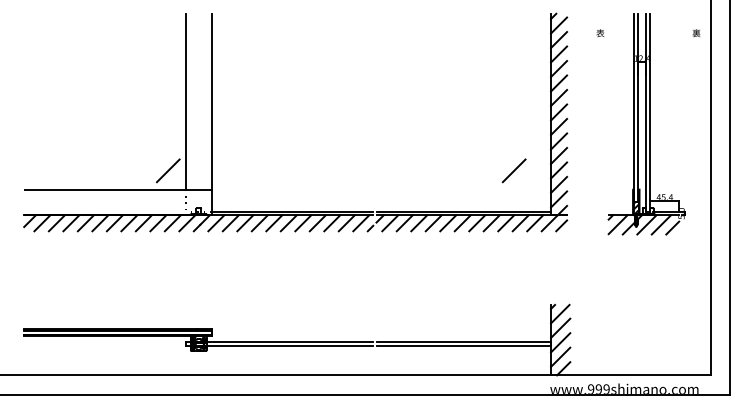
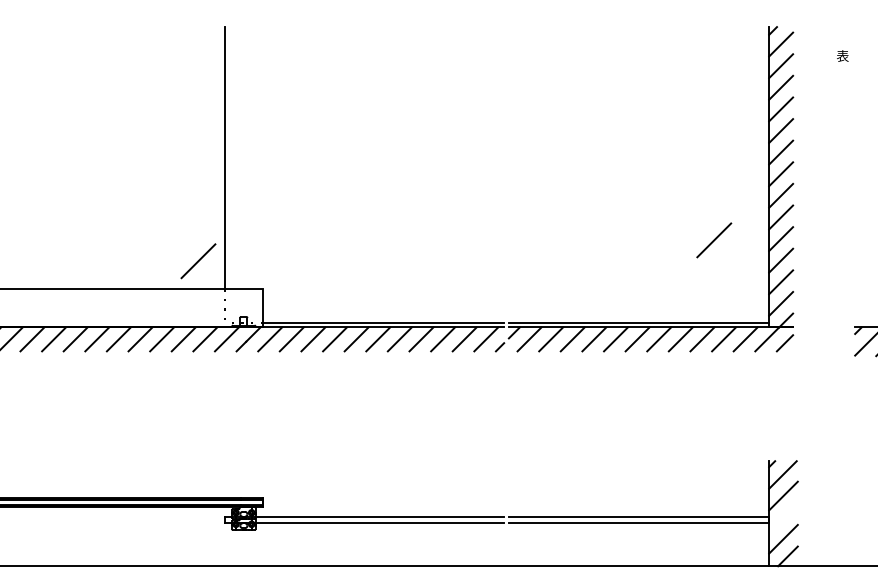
line: (211, 101) -> (262, 157), removed
line: (513, 170) -> (713, 239), moved
line: (560, 342) -> (783, 517), removed

